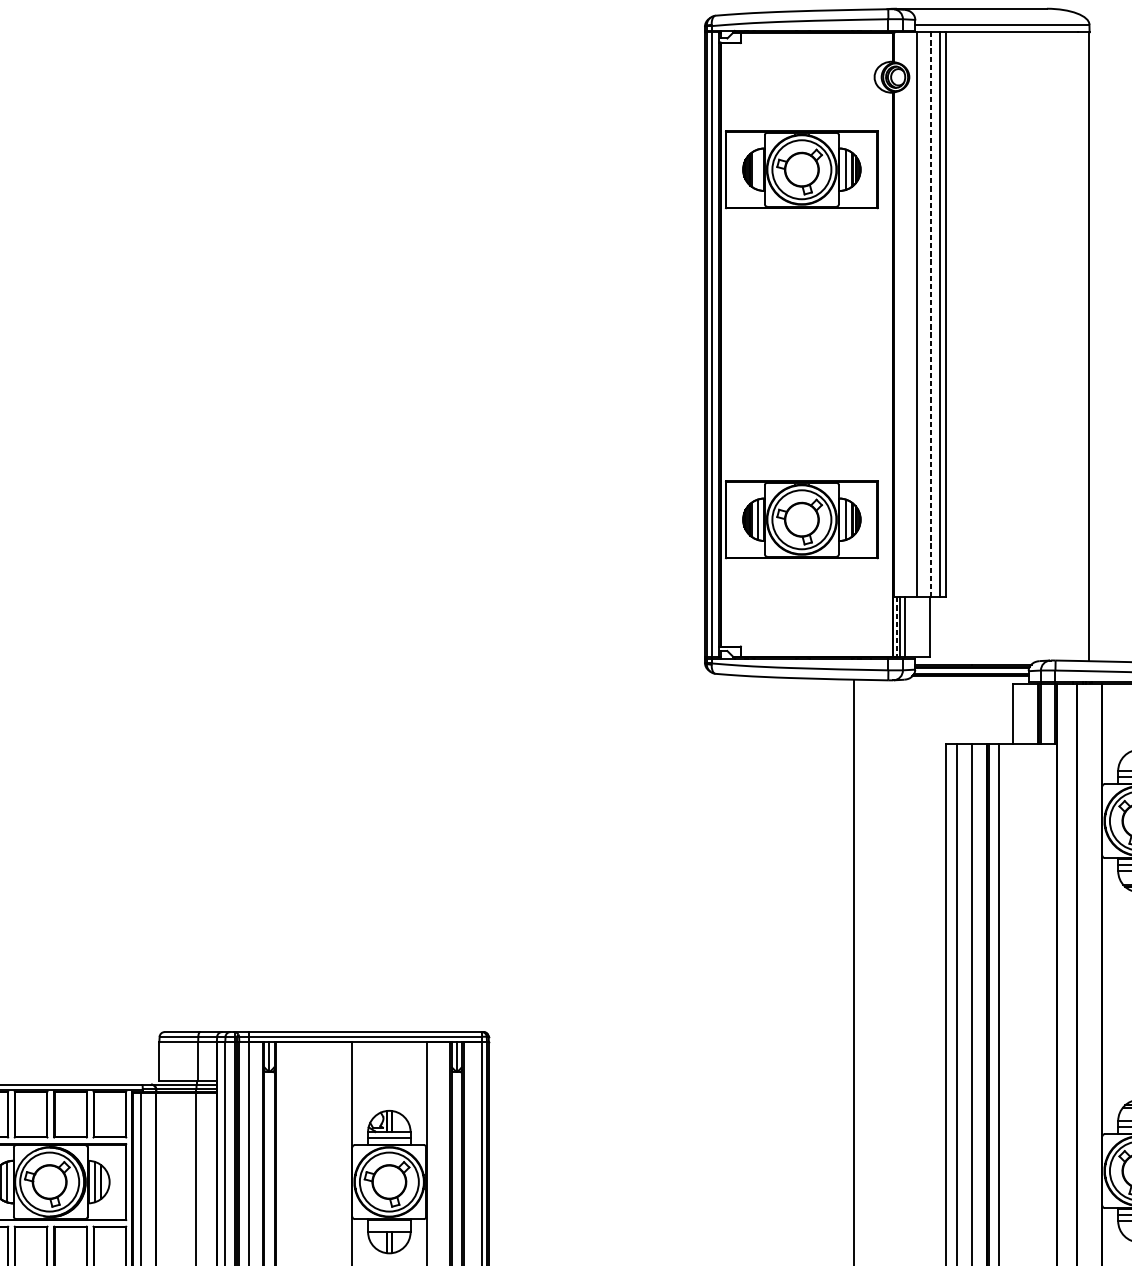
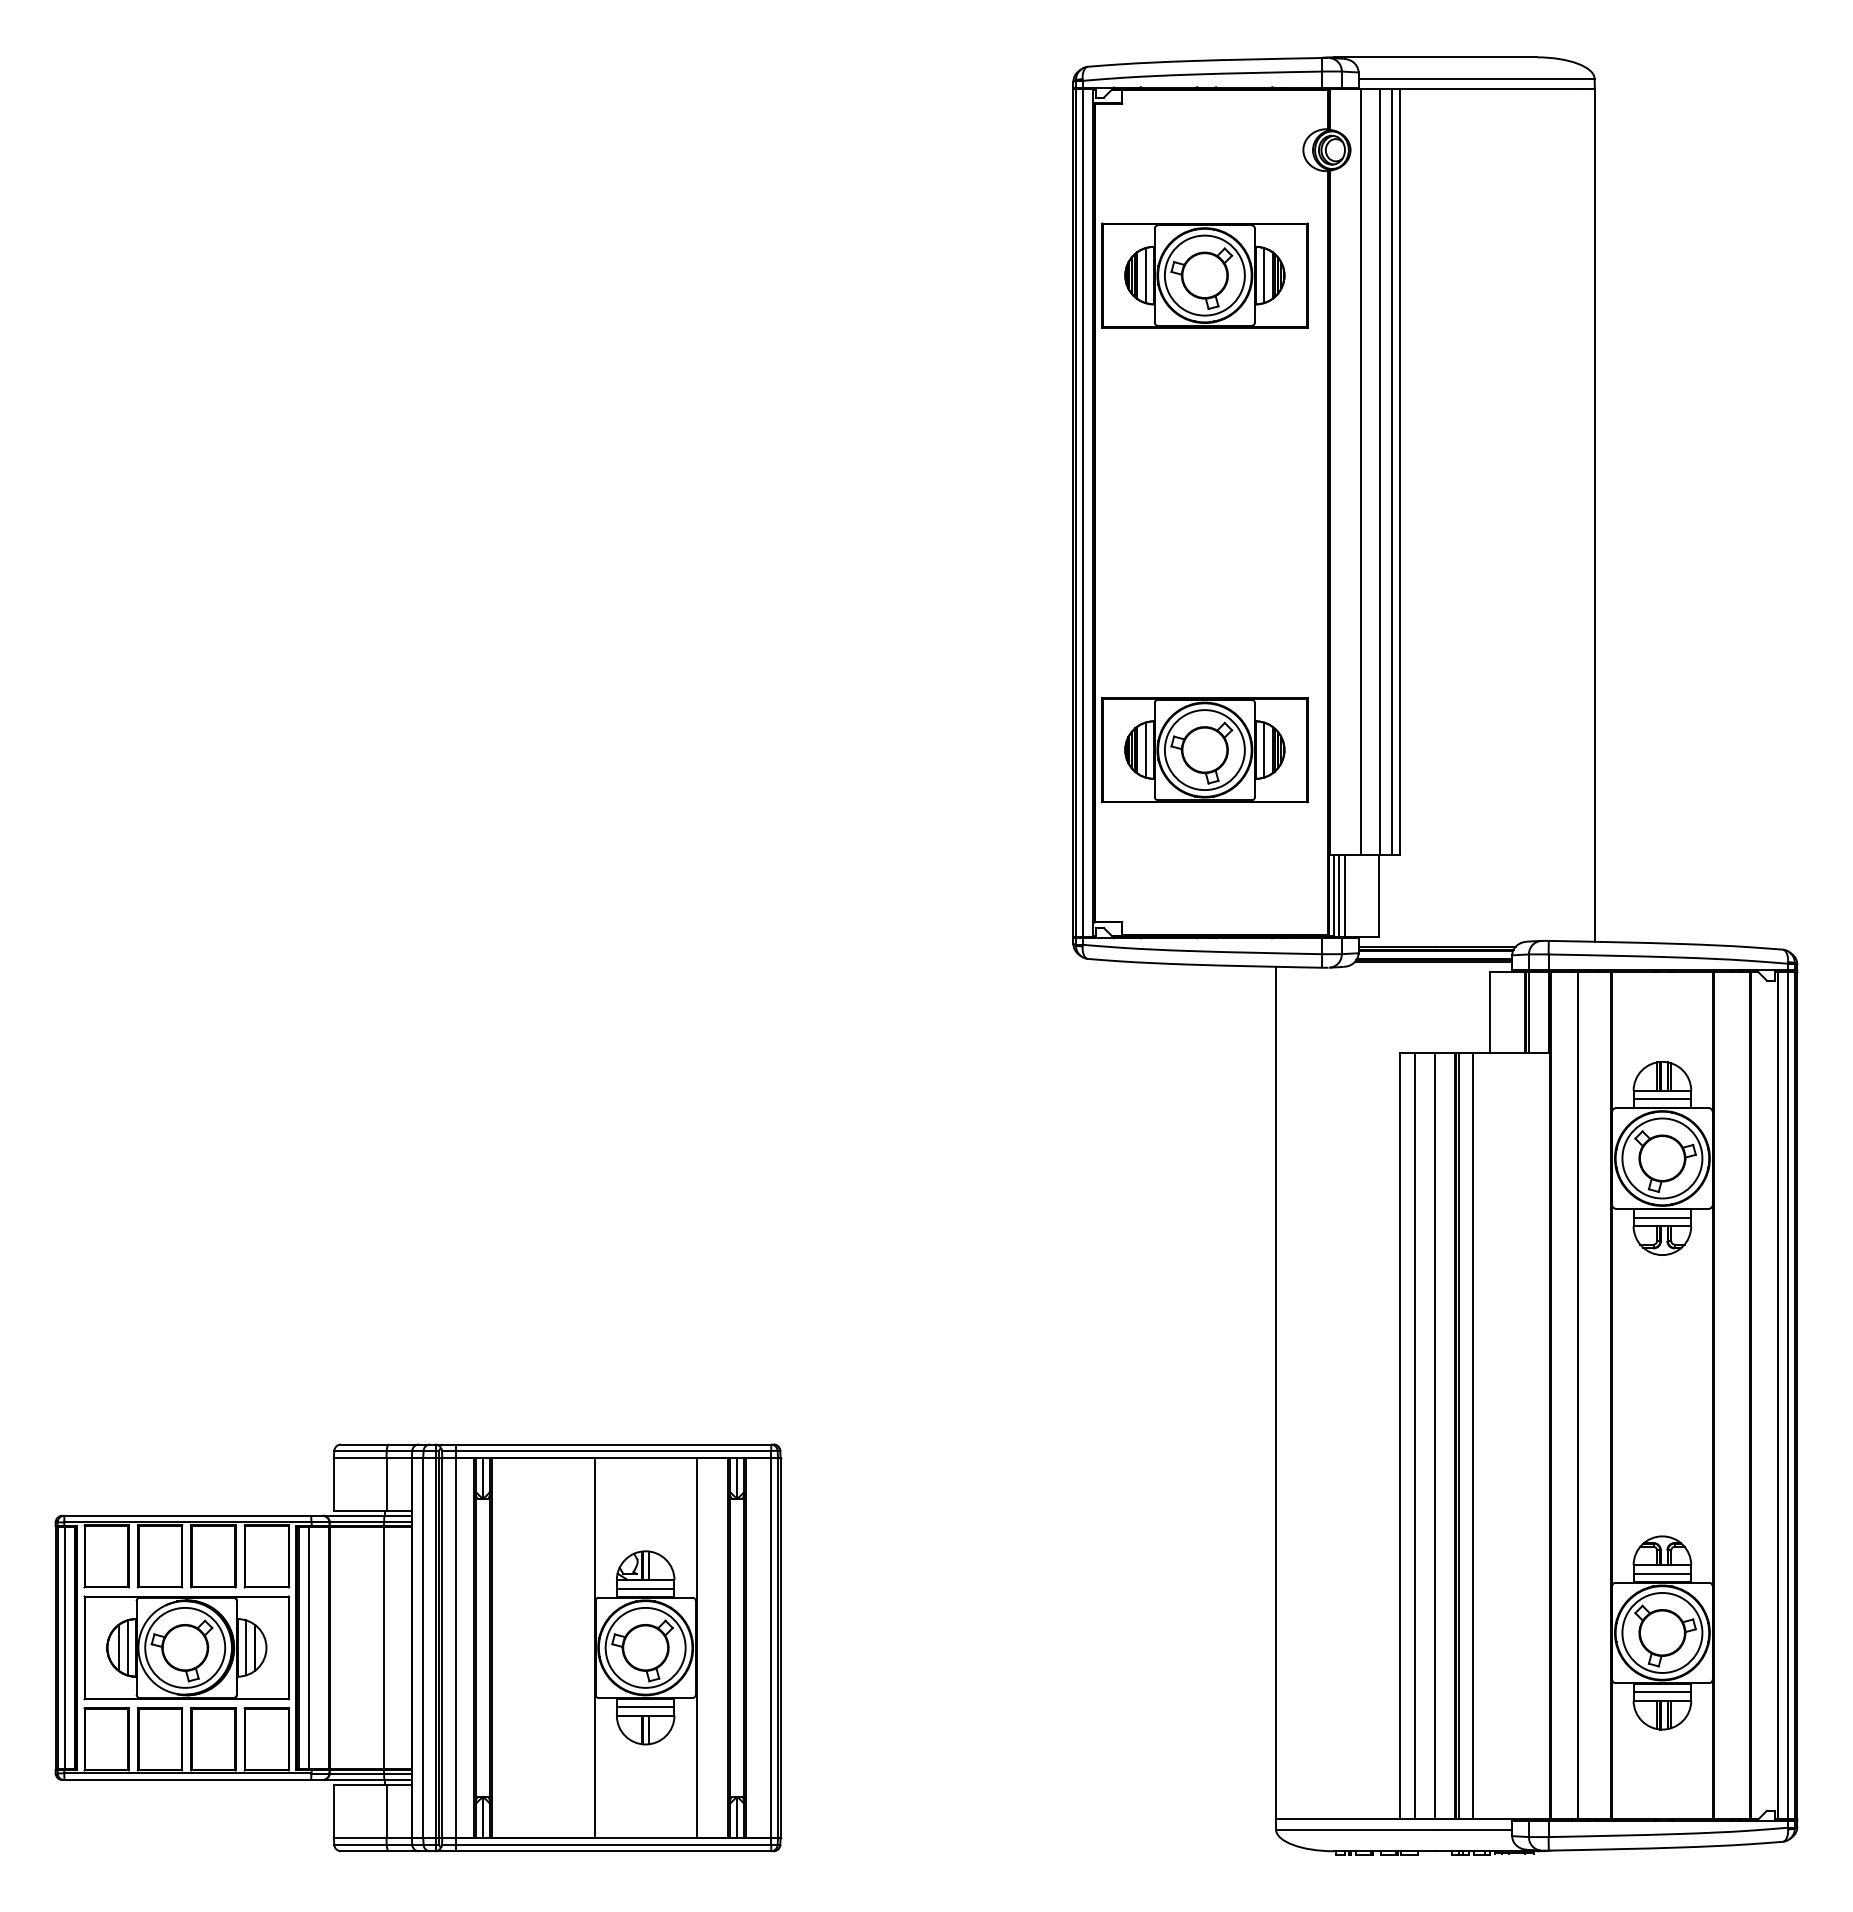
line: (758, 169) -> (1145, 275), added
line: (931, 315) -> (1380, 472), dashed -> solid
line: (896, 627) -> (1333, 895), dashed -> solid
line: (389, 1226) -> (645, 1707), added

